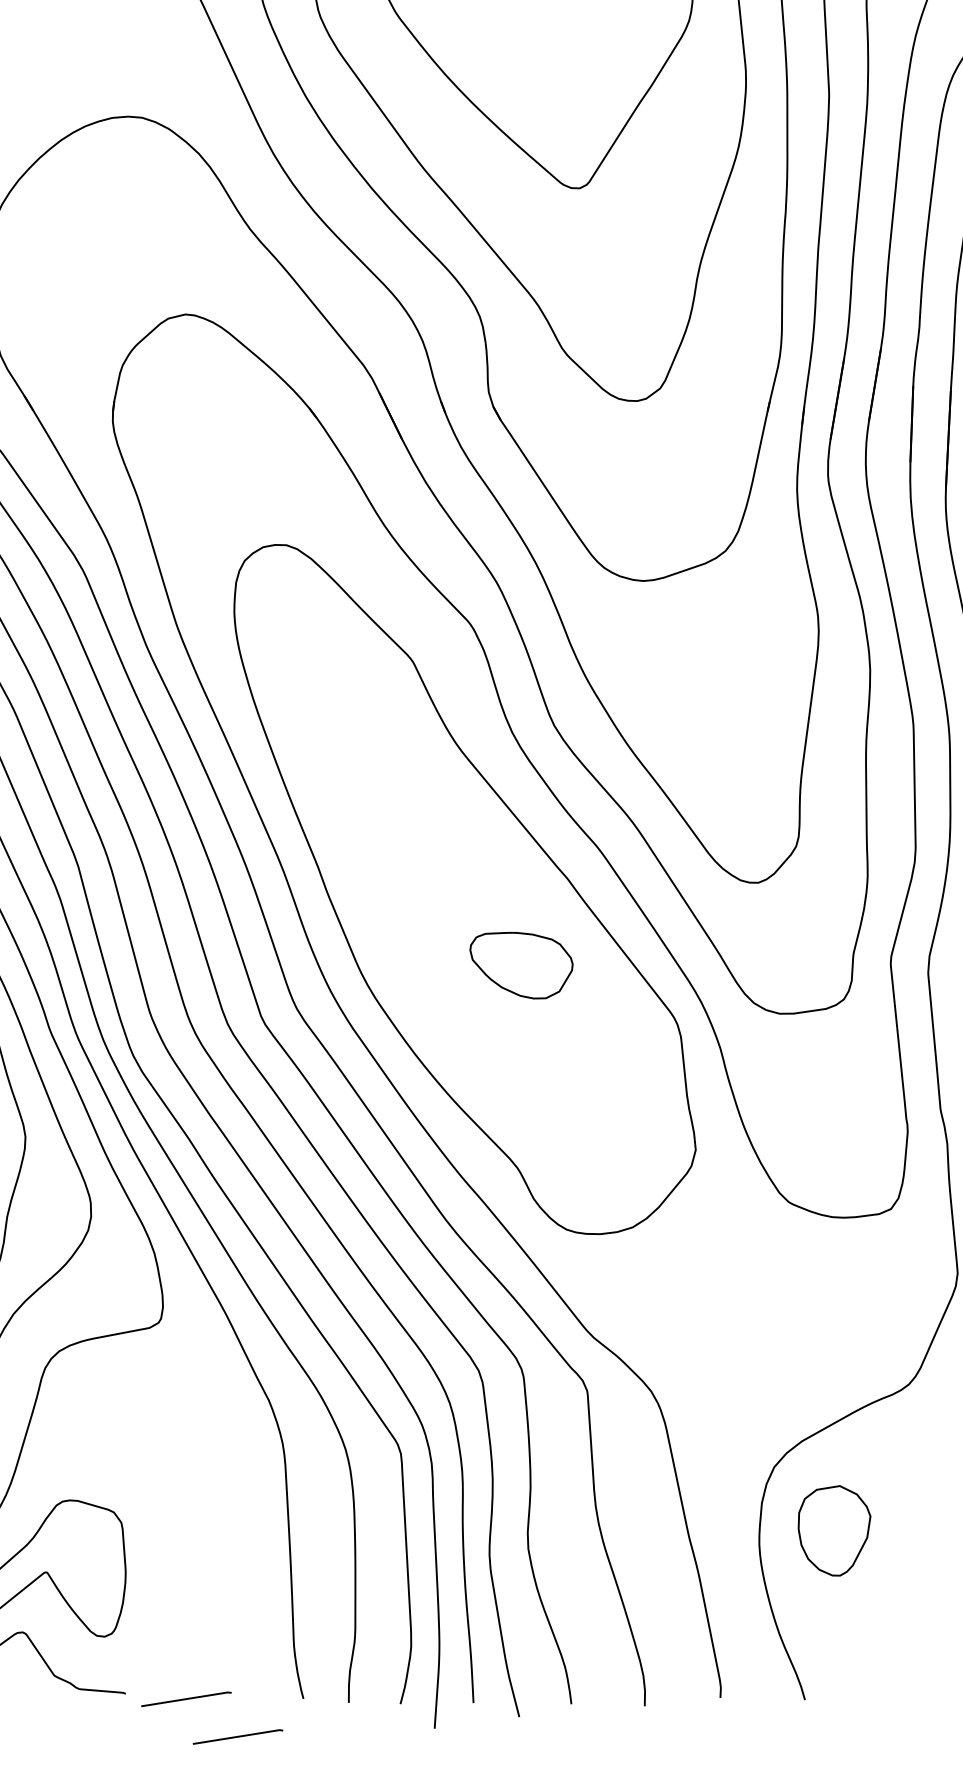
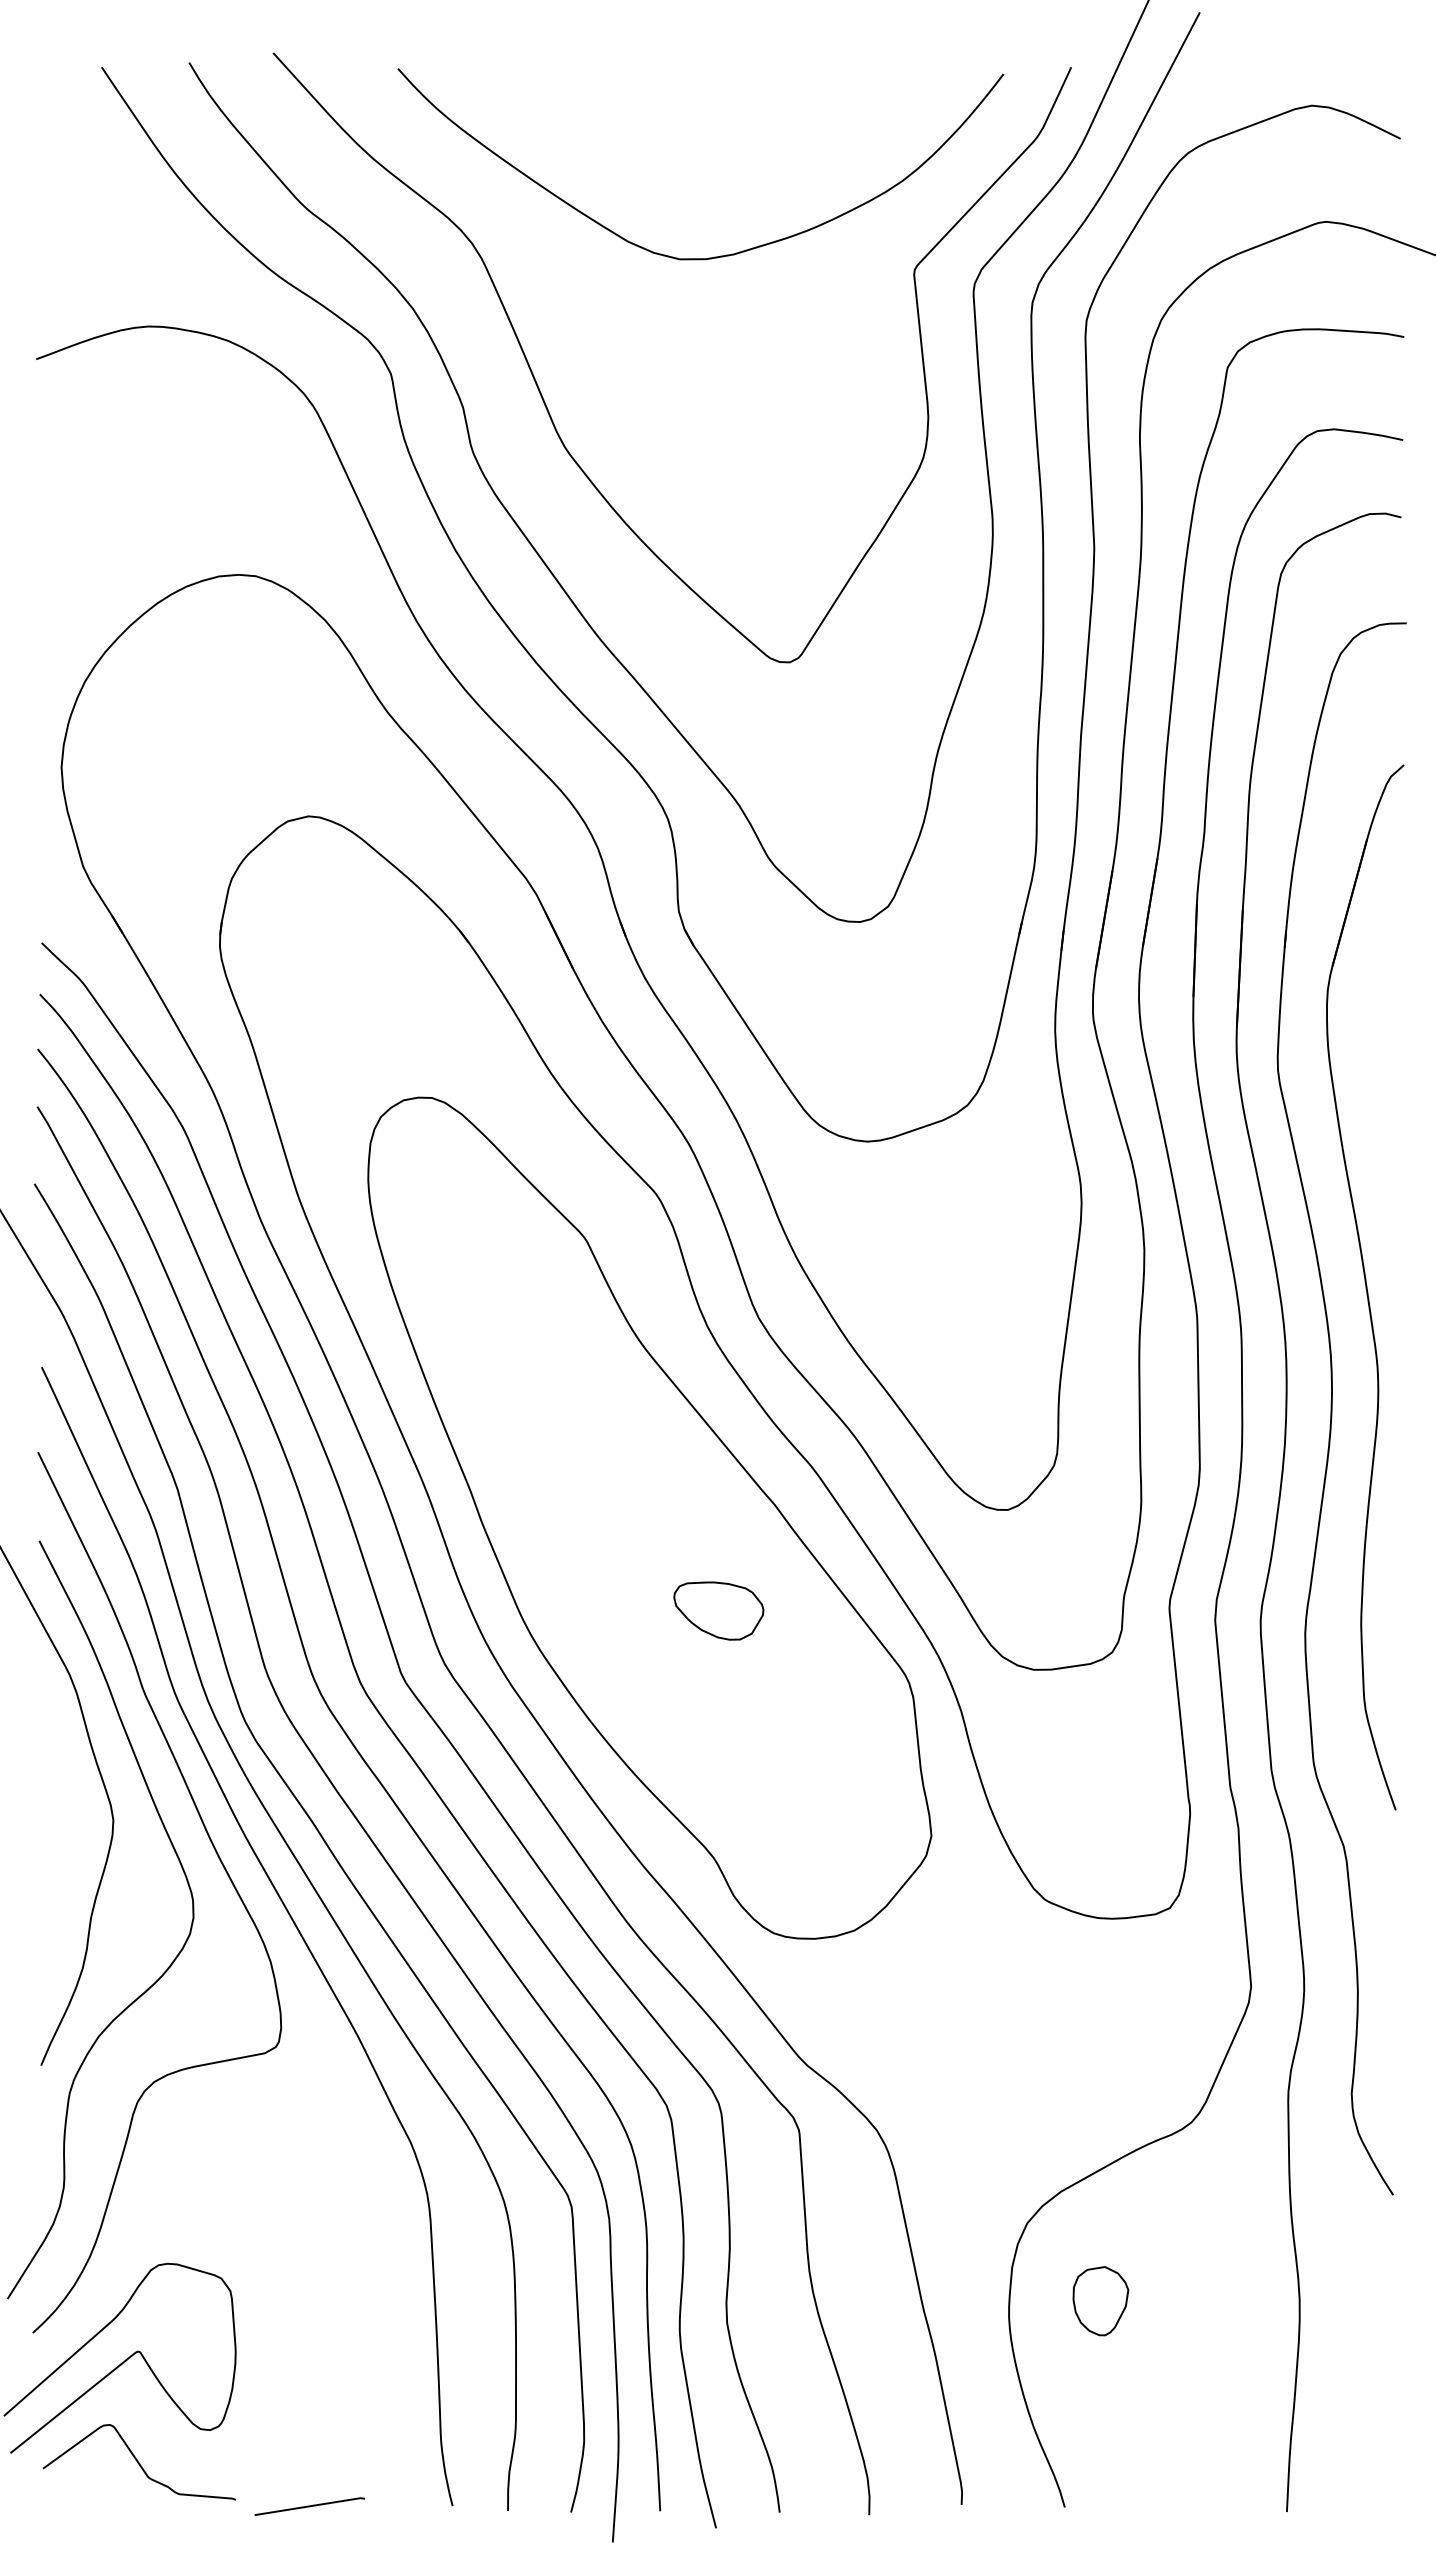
part: (521, 965) -> (718, 1610), size x0.71
part: (834, 1531) -> (1100, 2301), size x0.62
line: (237, 1736) -> (372, 2552), removed

